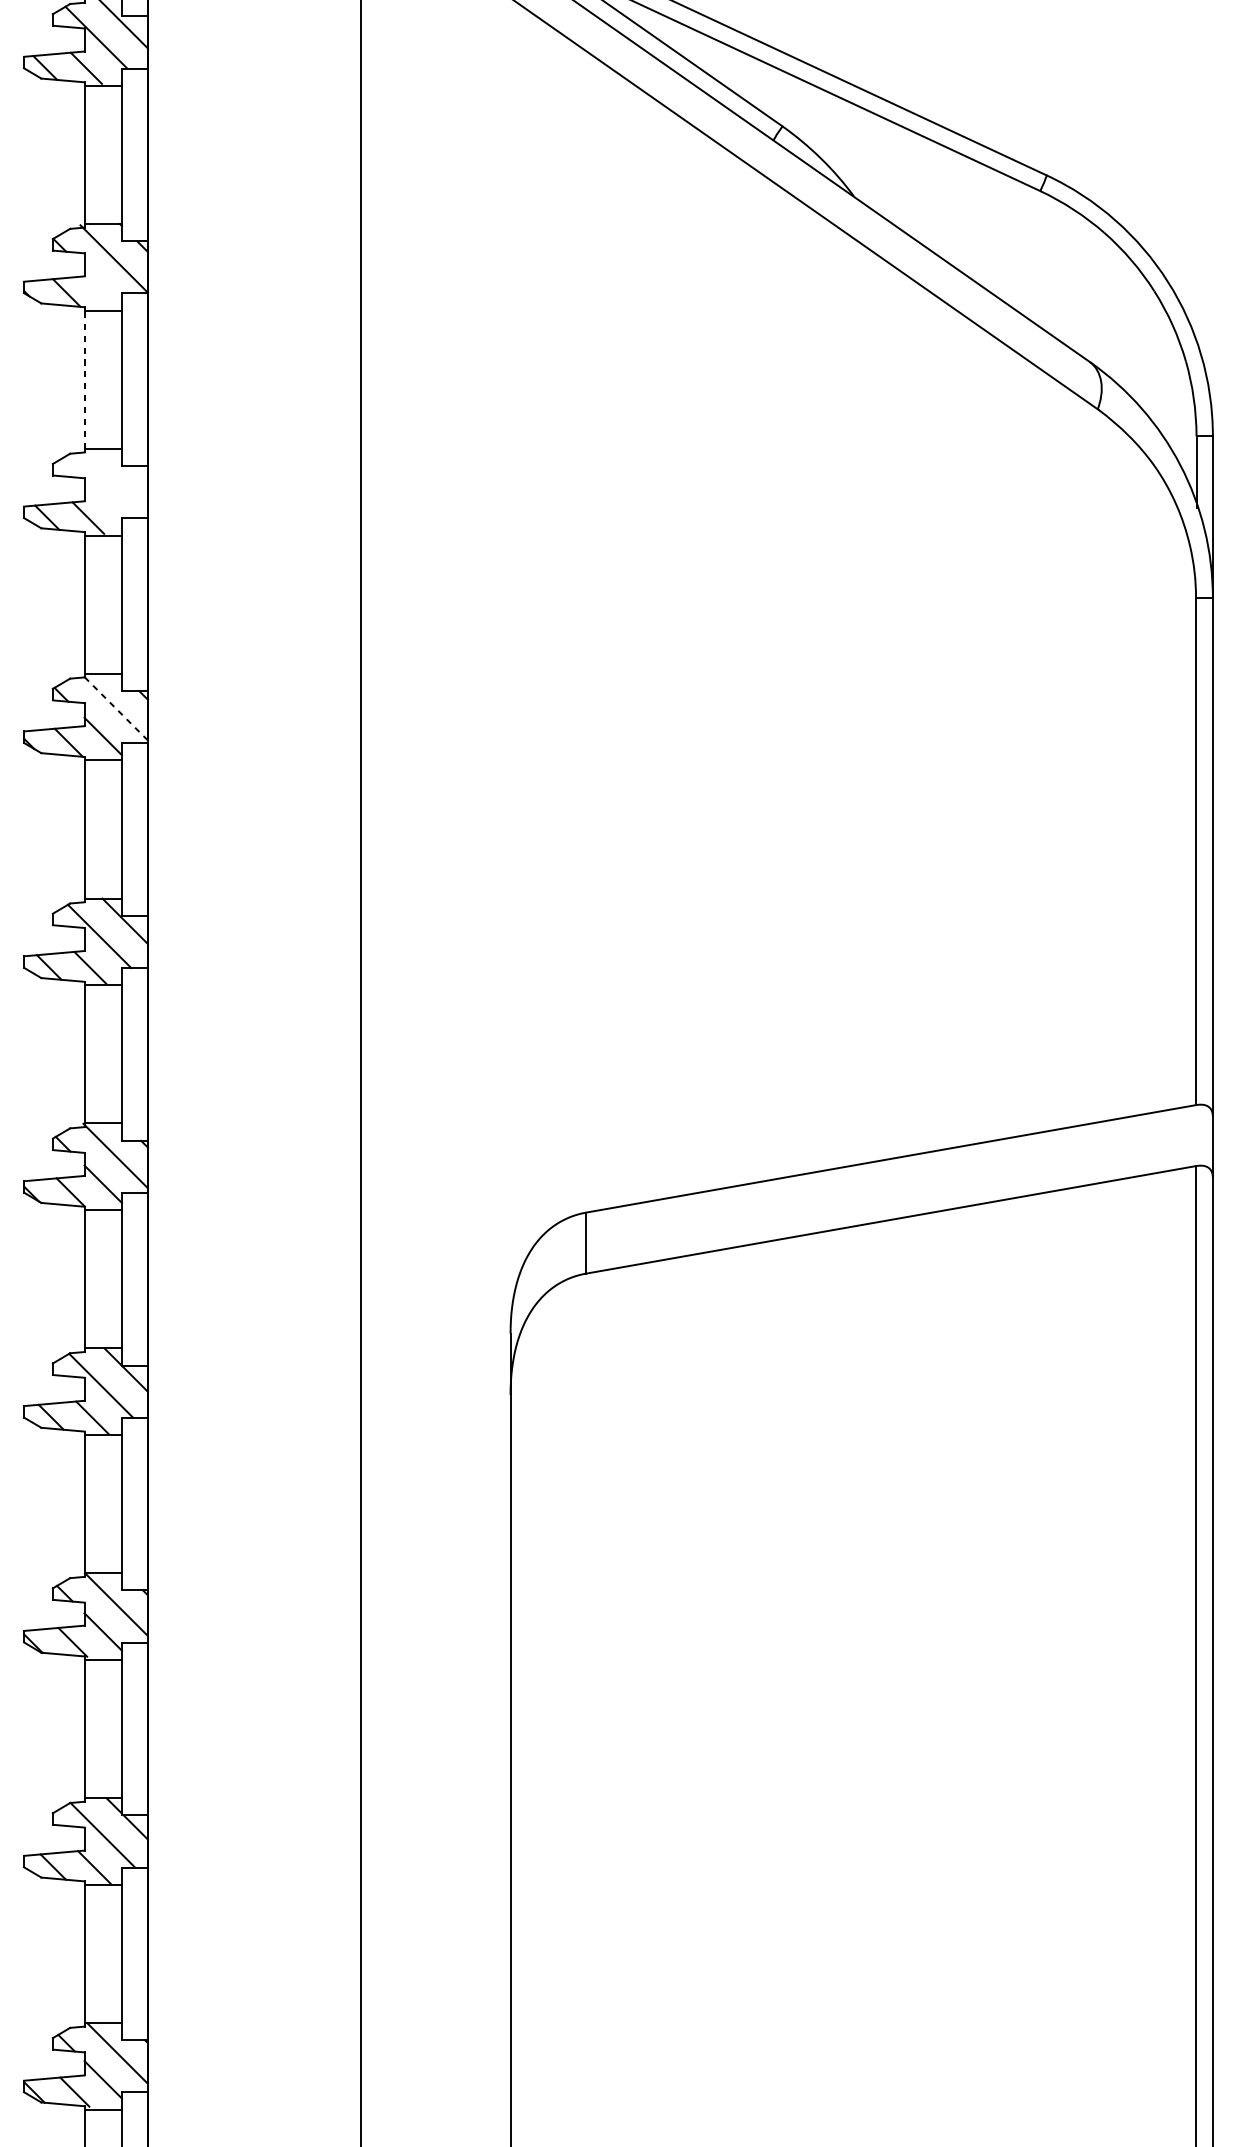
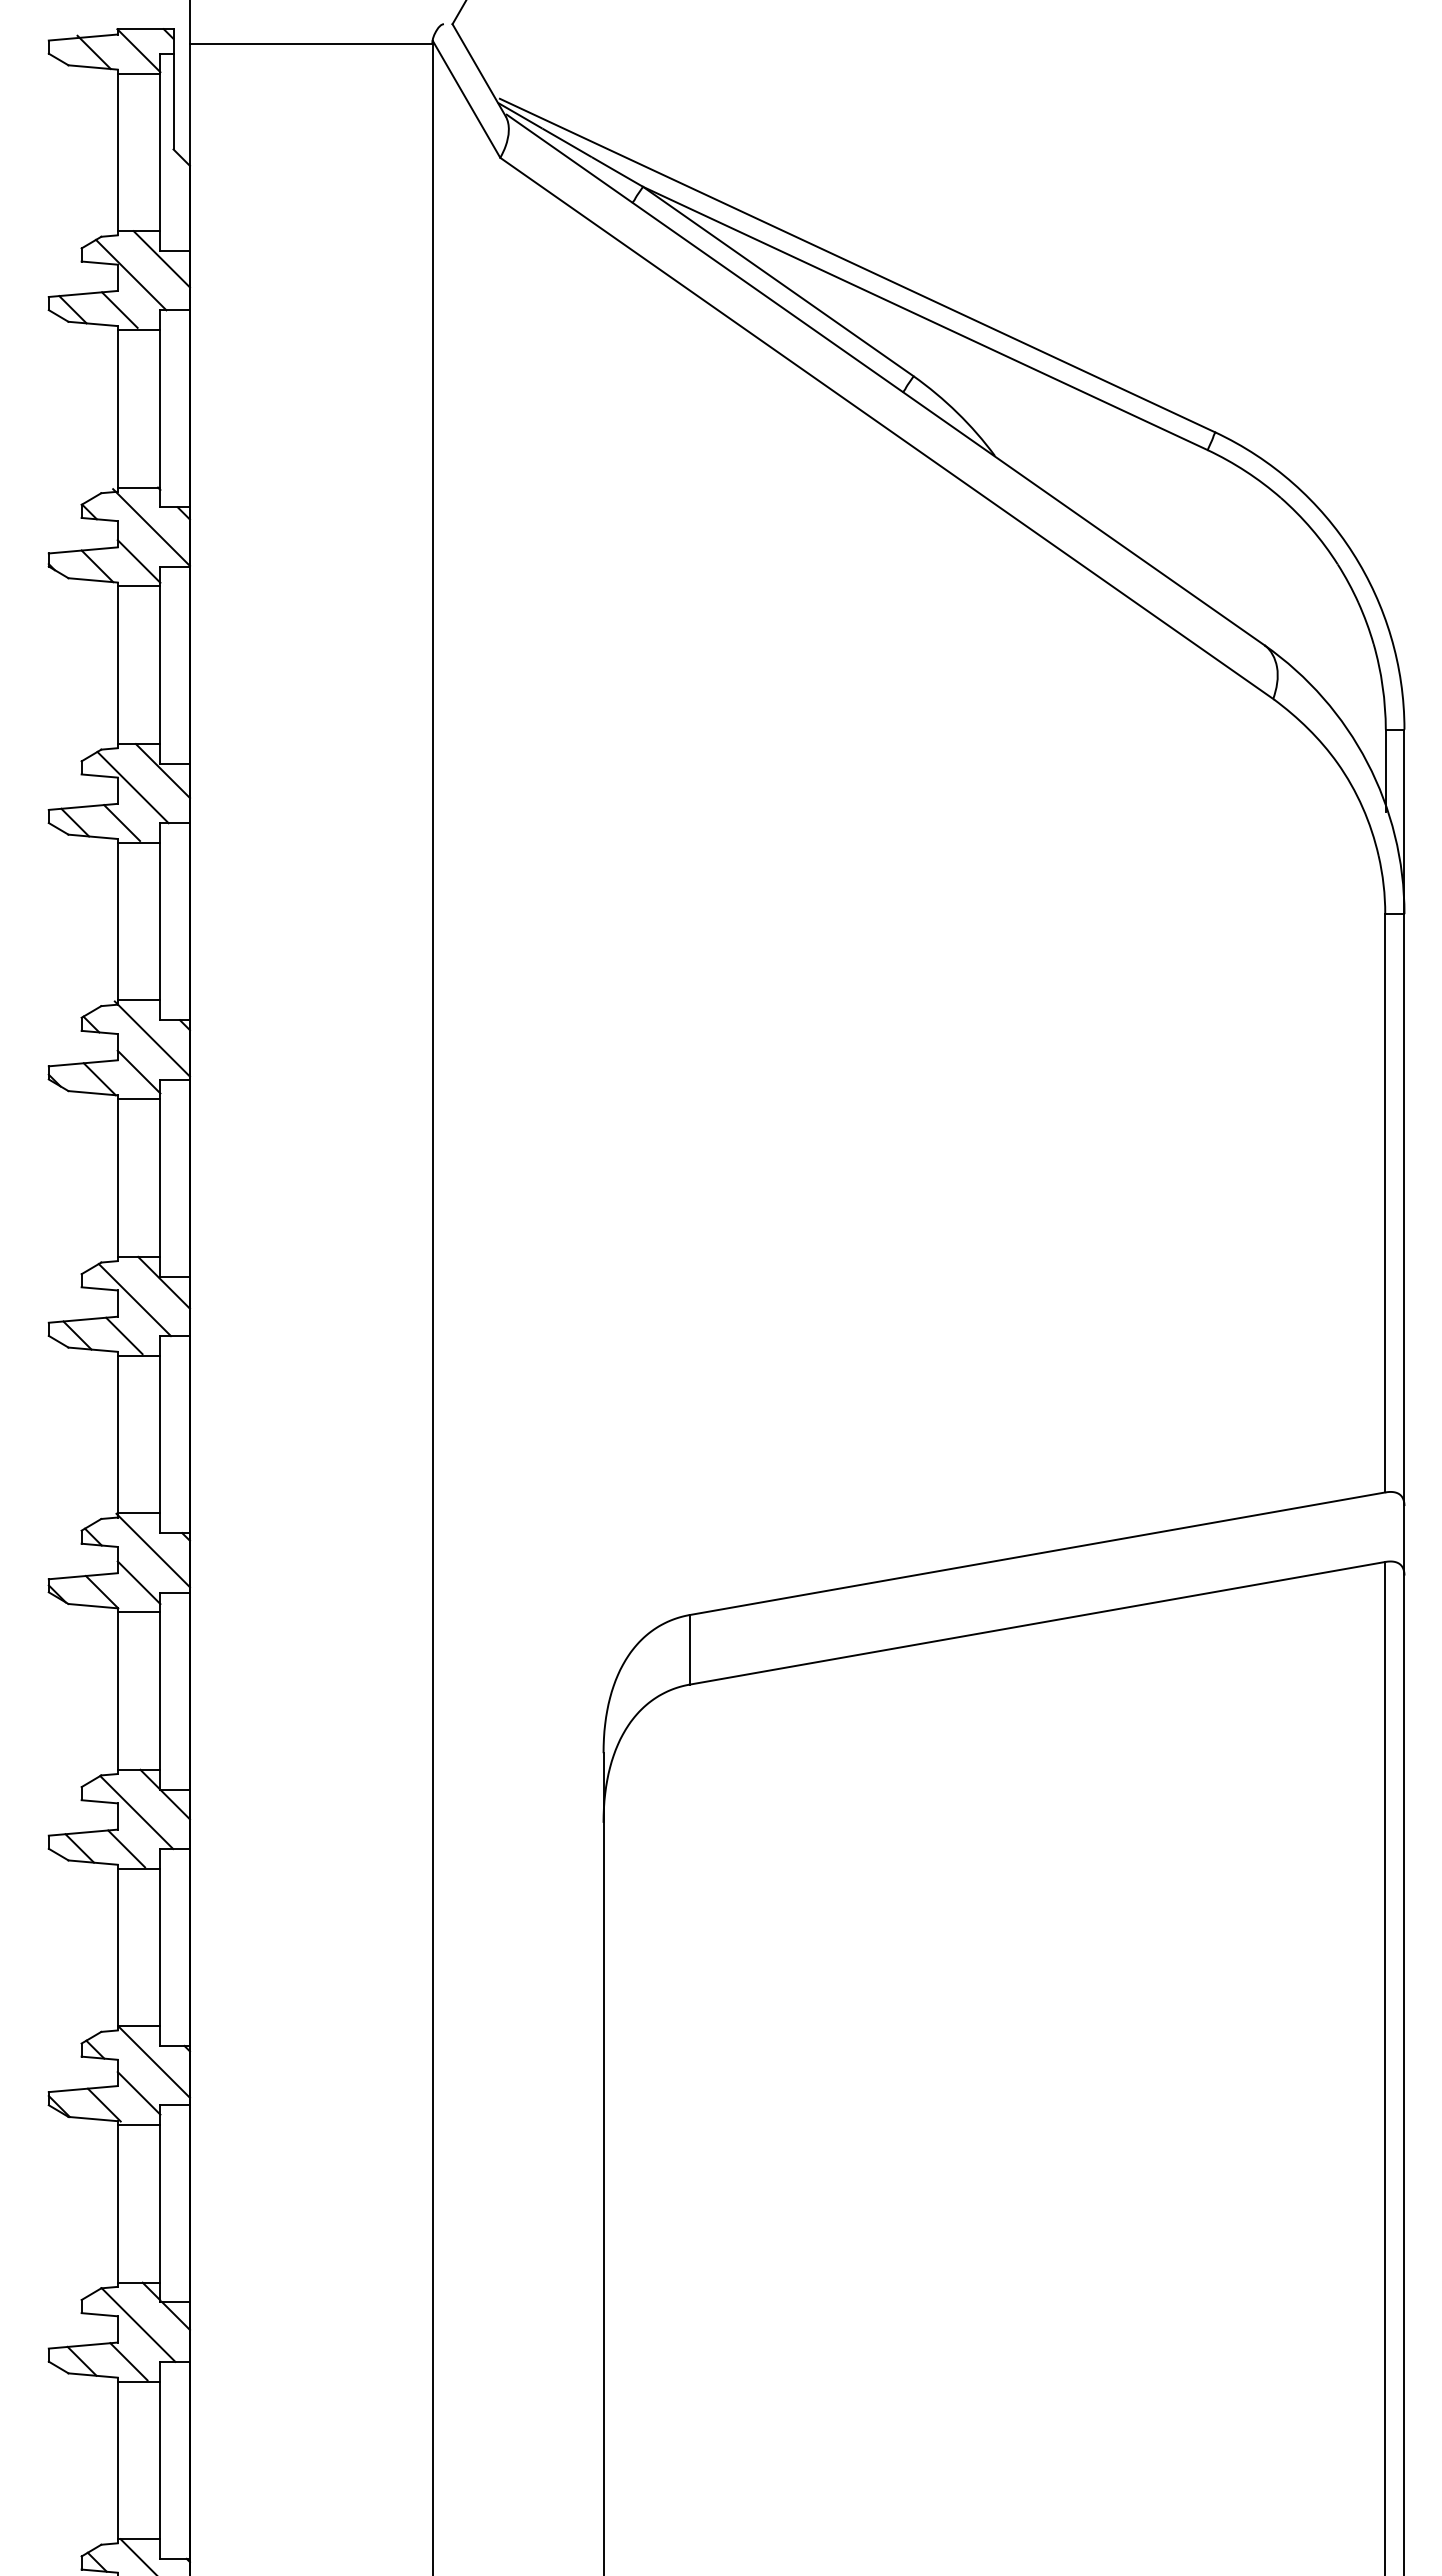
line: (102, 288) -> (138, 561), added
line: (84, 379) -> (117, 665), dashed -> solid
line: (123, 472) -> (162, 771), added
line: (97, 486) -> (132, 787), added
line: (115, 707) -> (152, 1038), dashed -> solid

